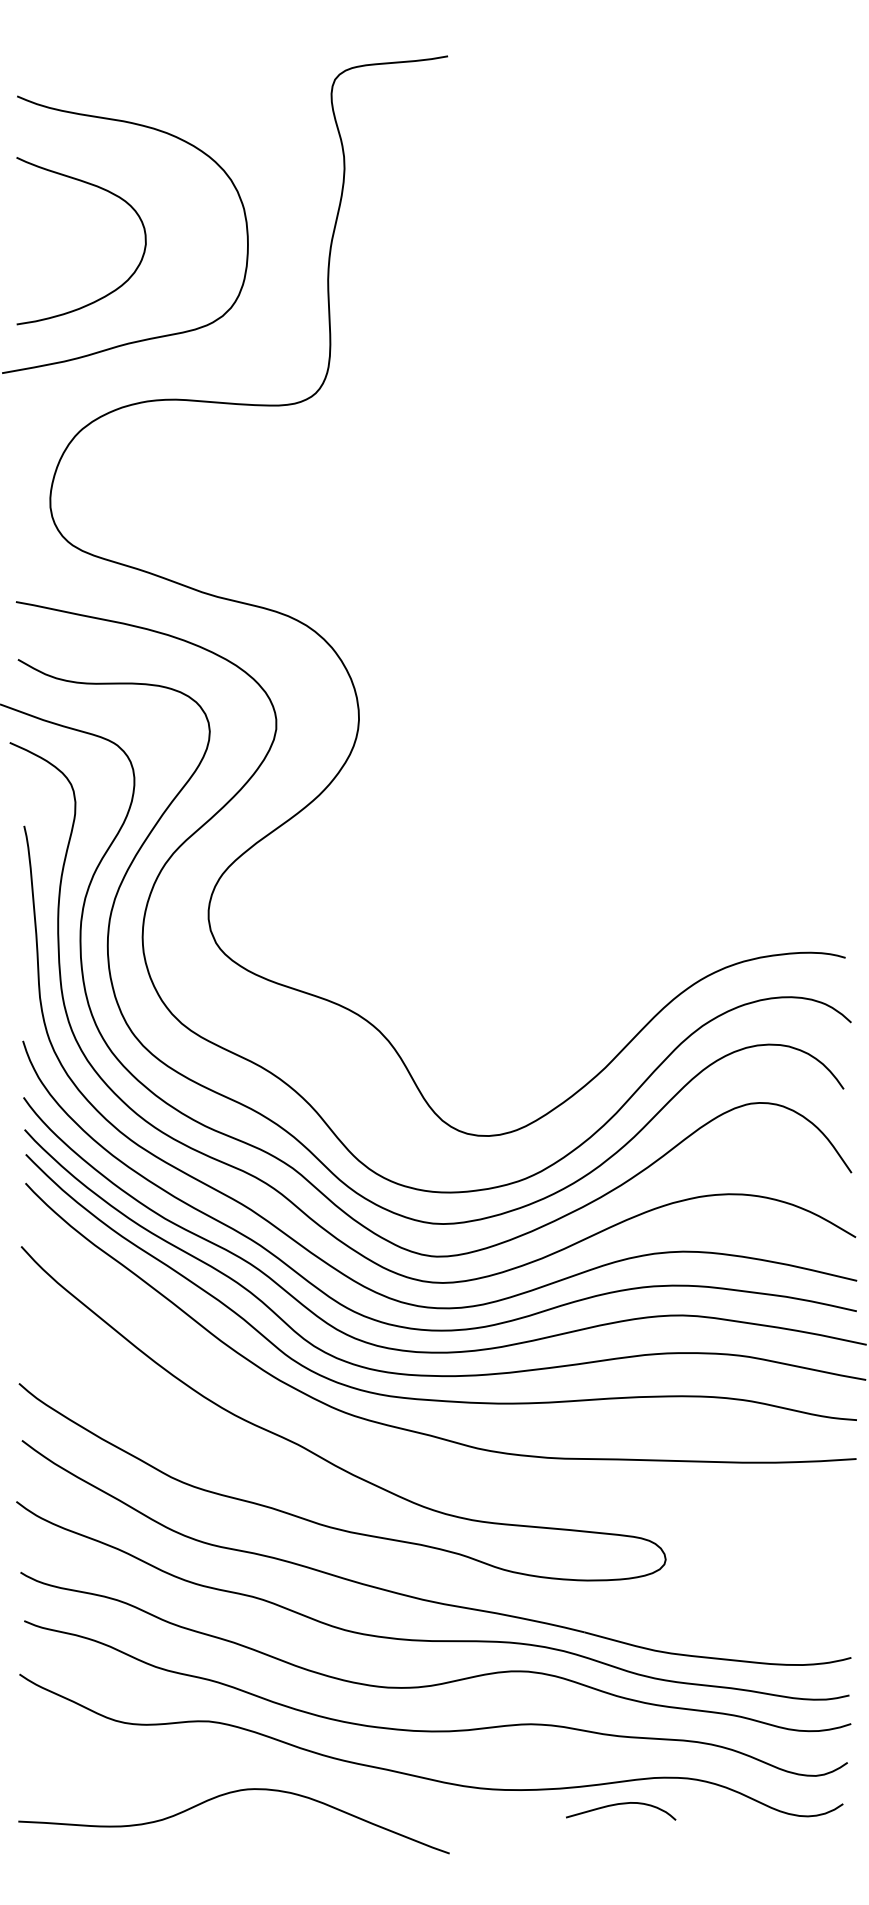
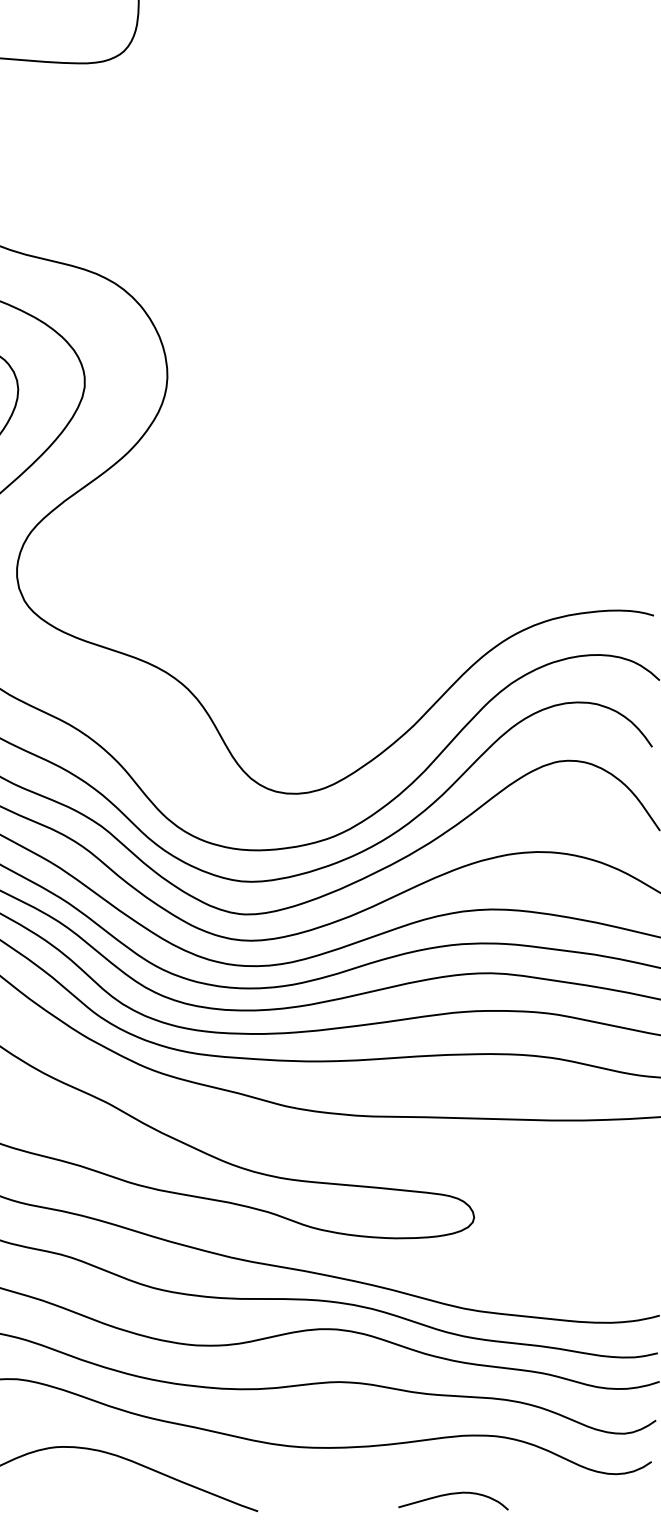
curve: (621, 1804) -> (453, 1494), moved

